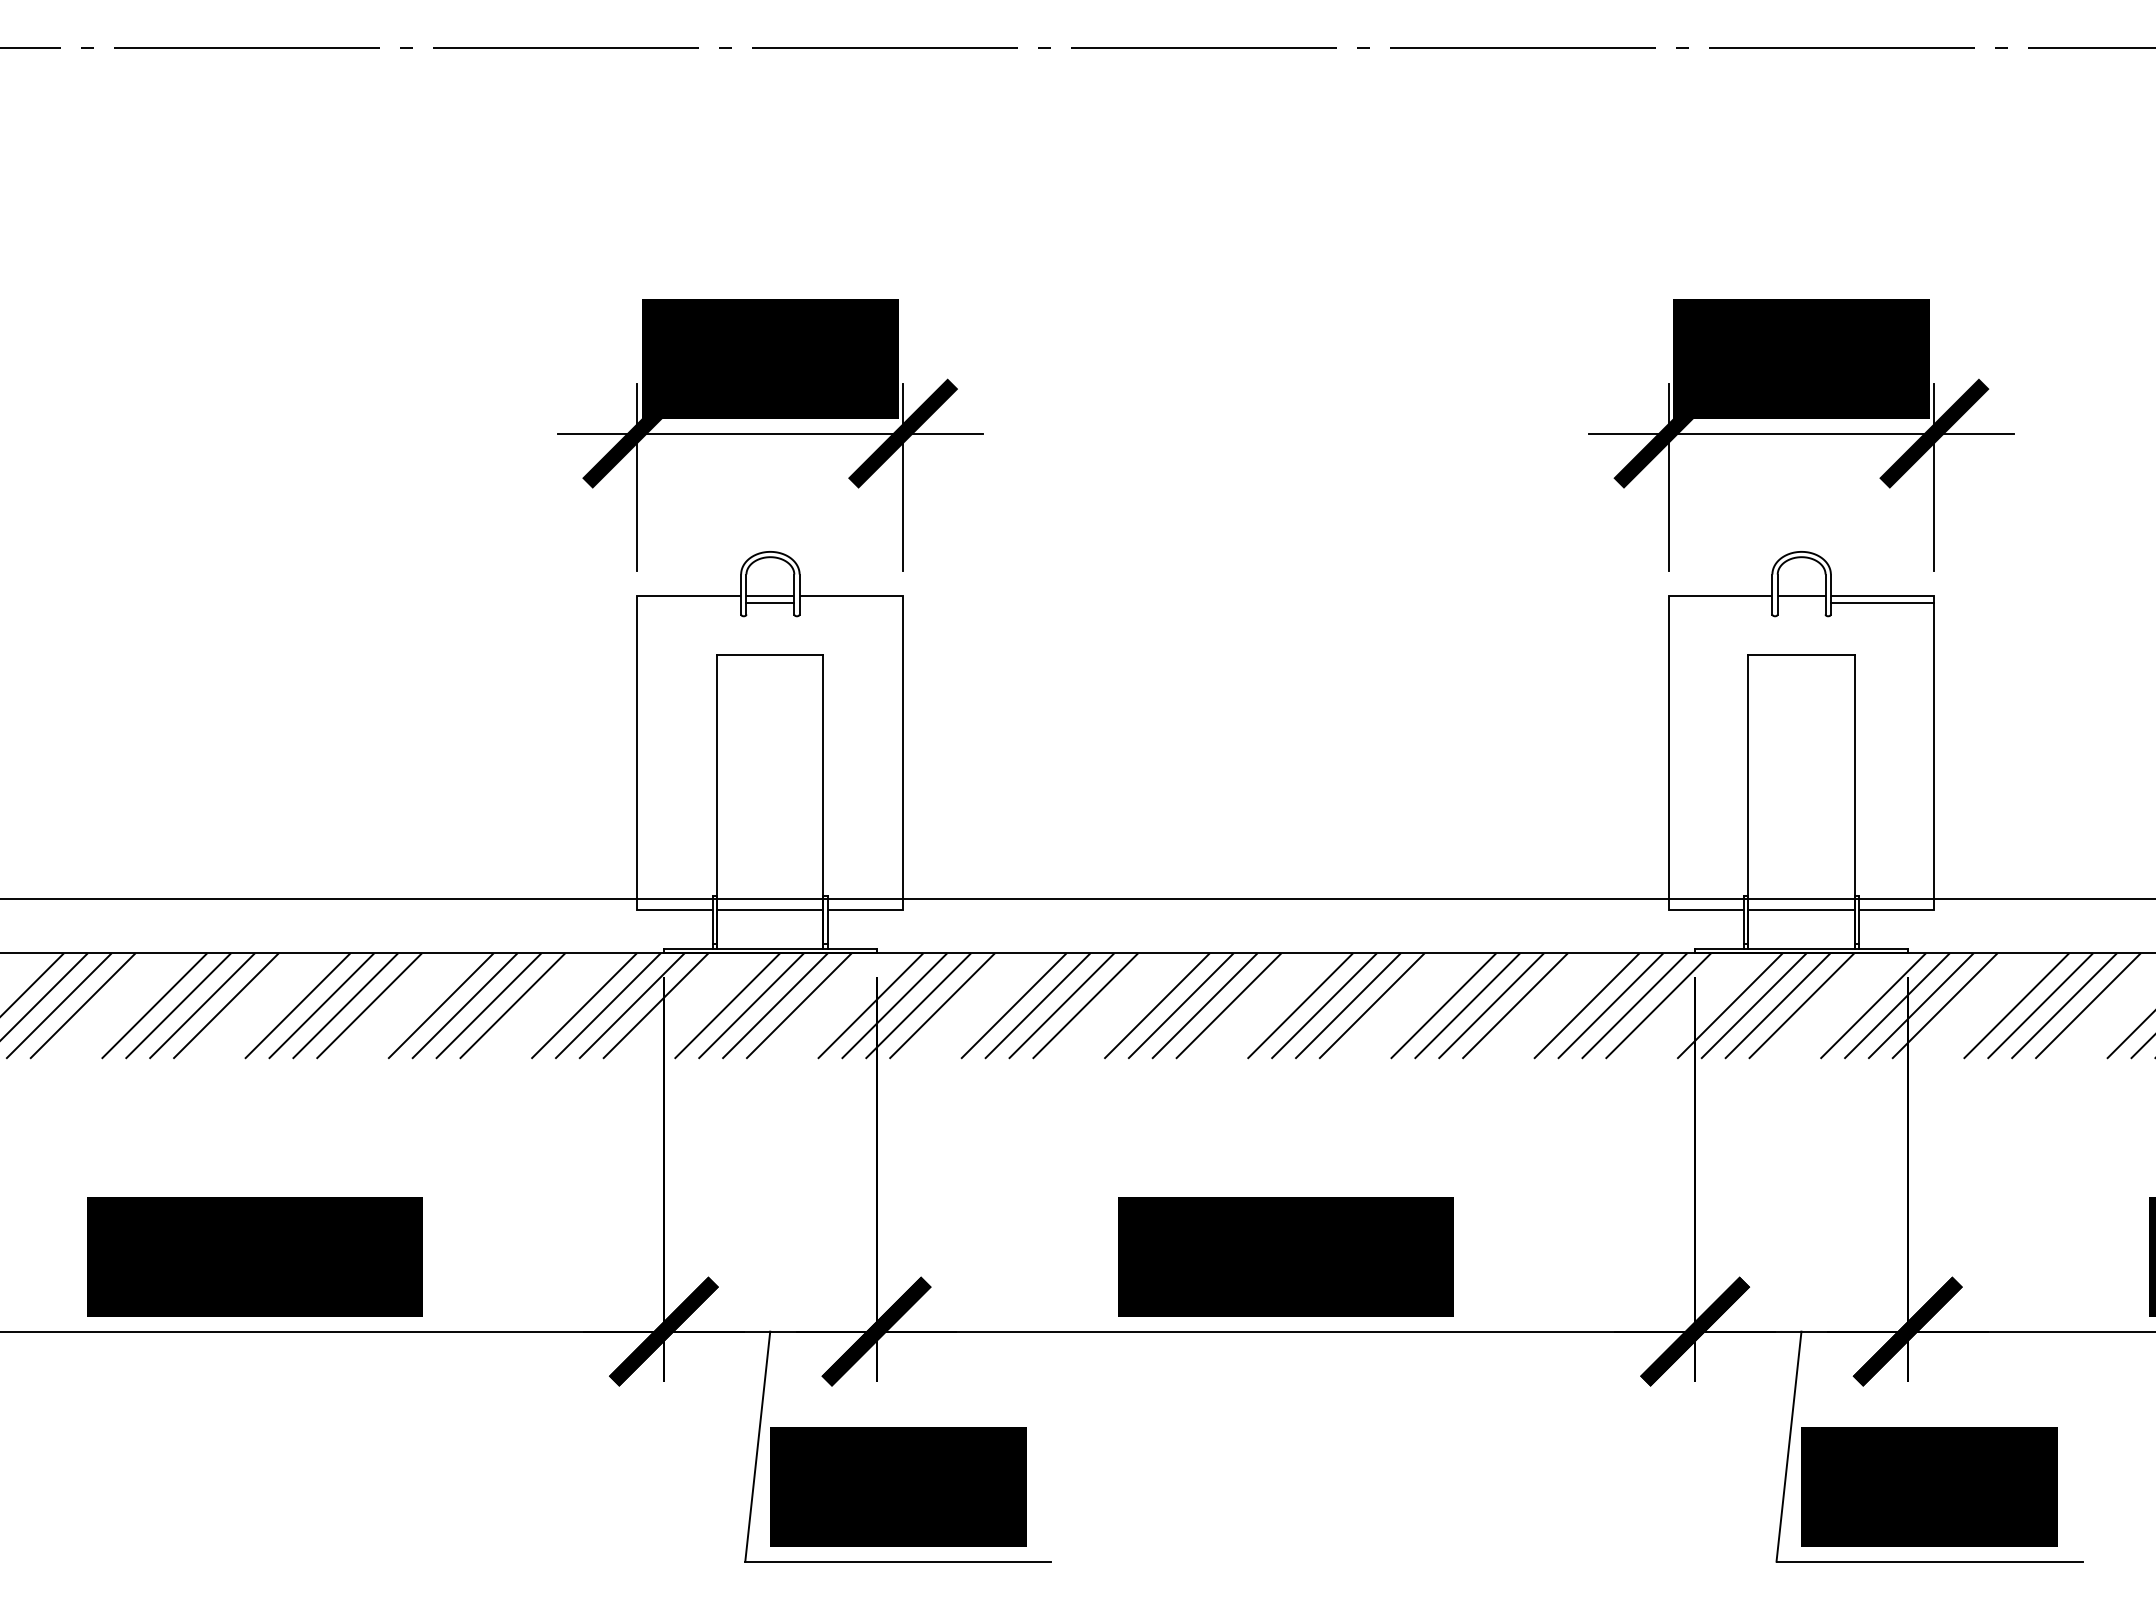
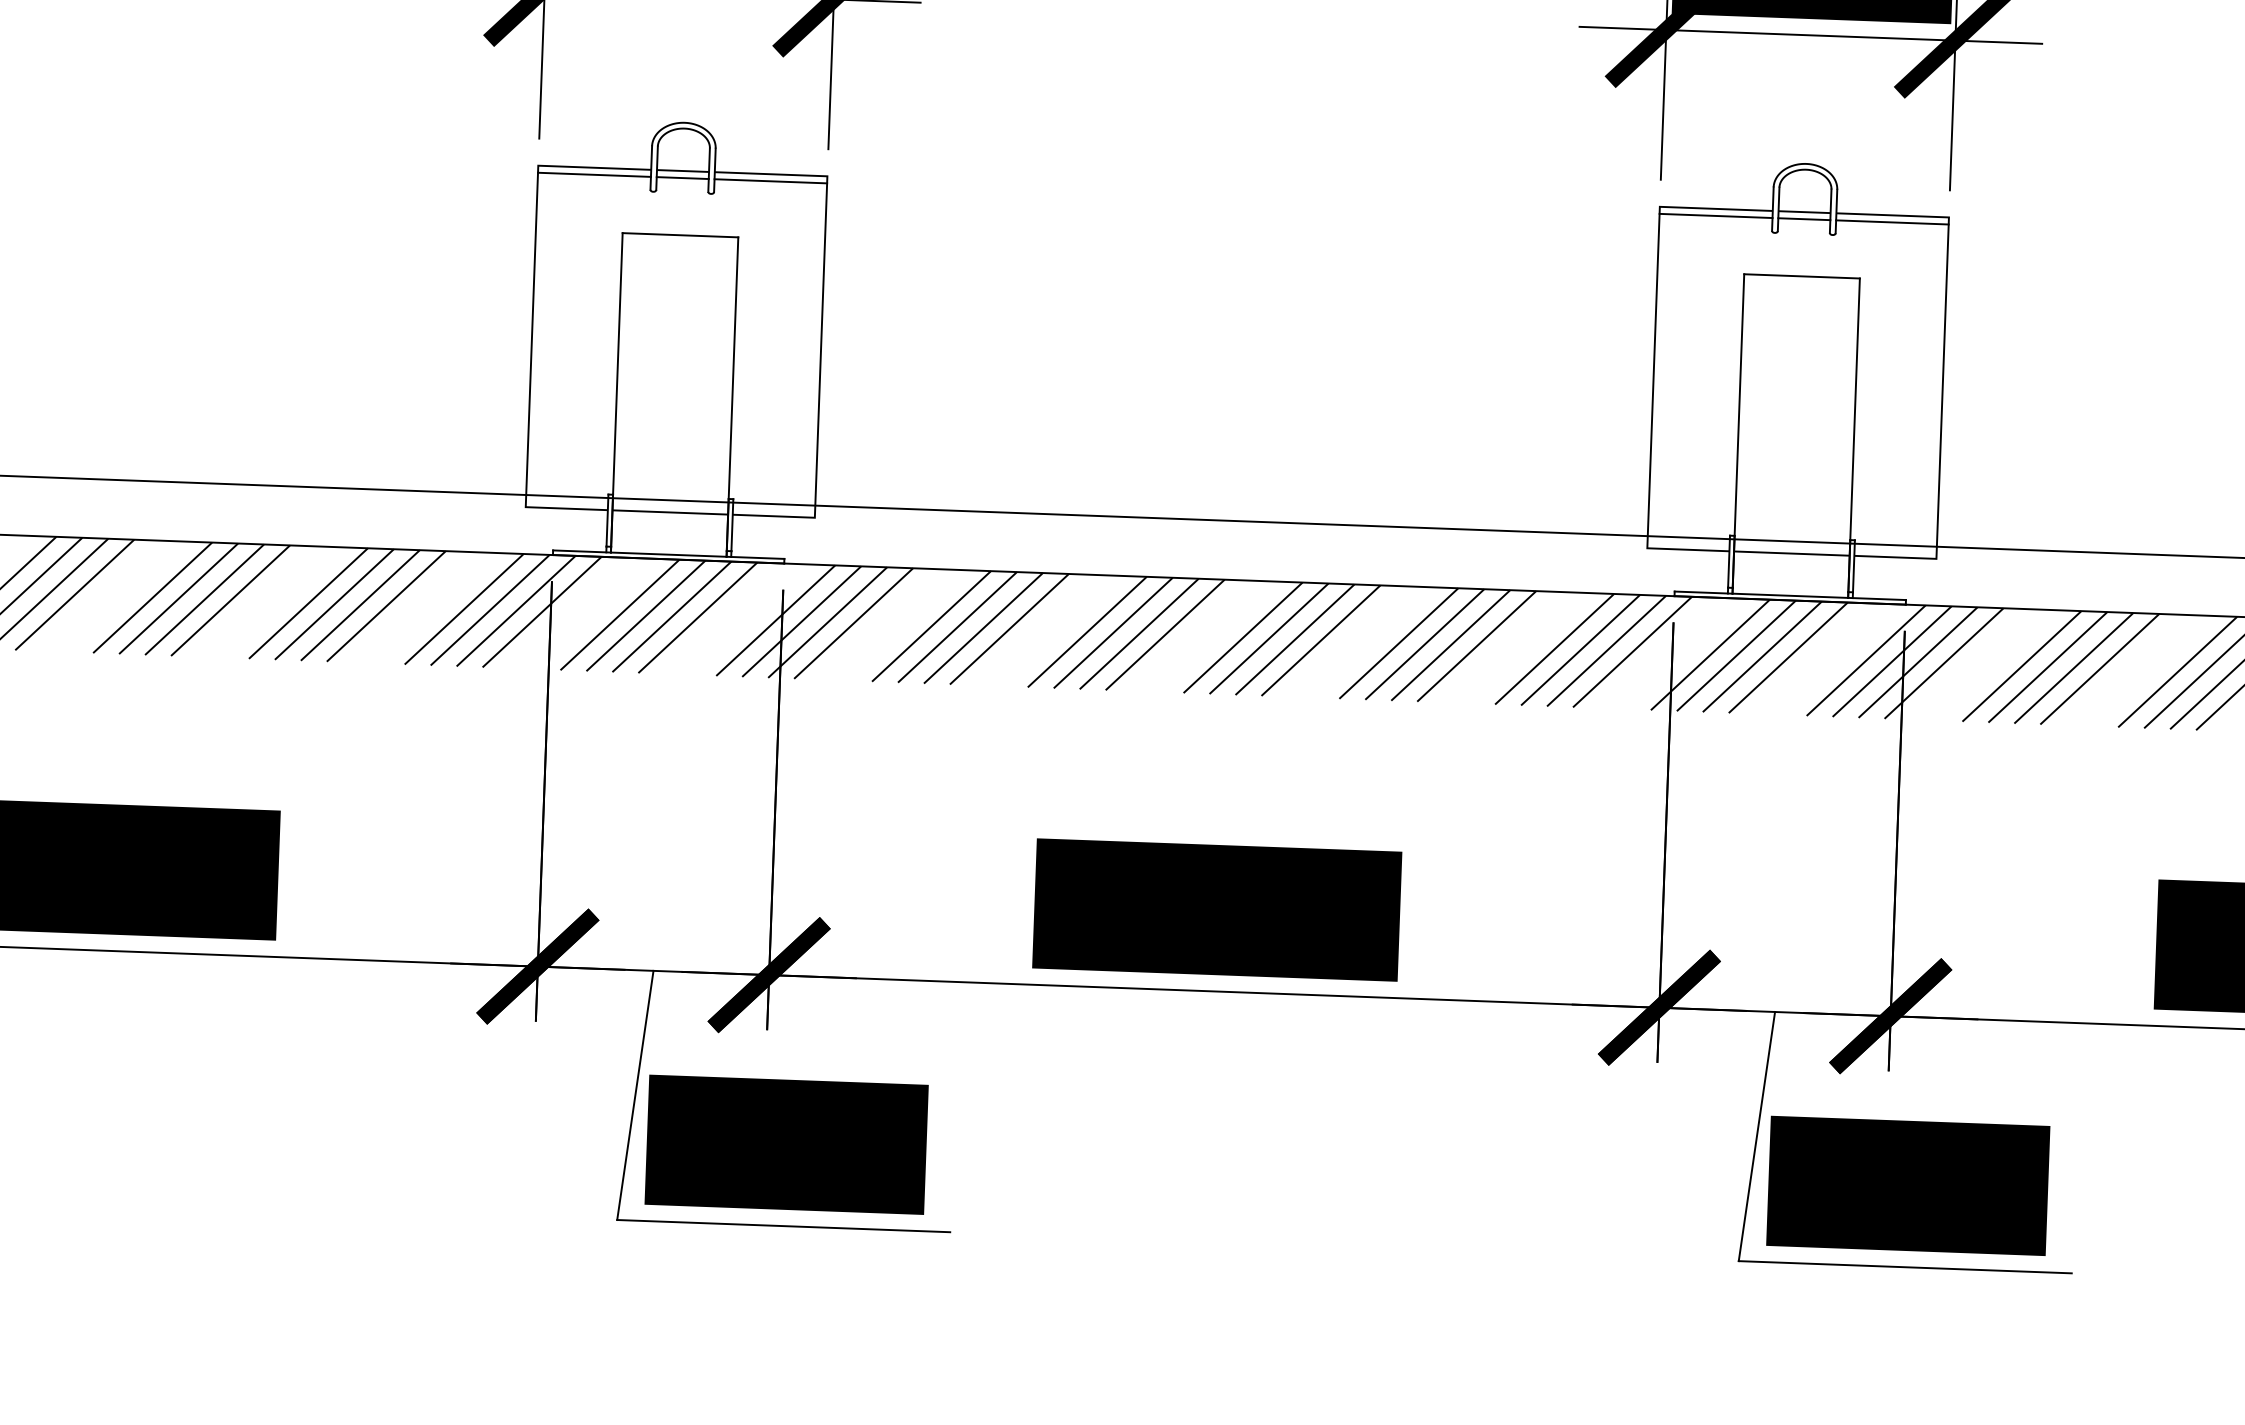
line: (689, 602) -> (594, 174), added
line: (851, 602) -> (770, 181), added
line: (1720, 602) -> (1716, 215), added
line: (1801, 602) -> (1804, 218), added

